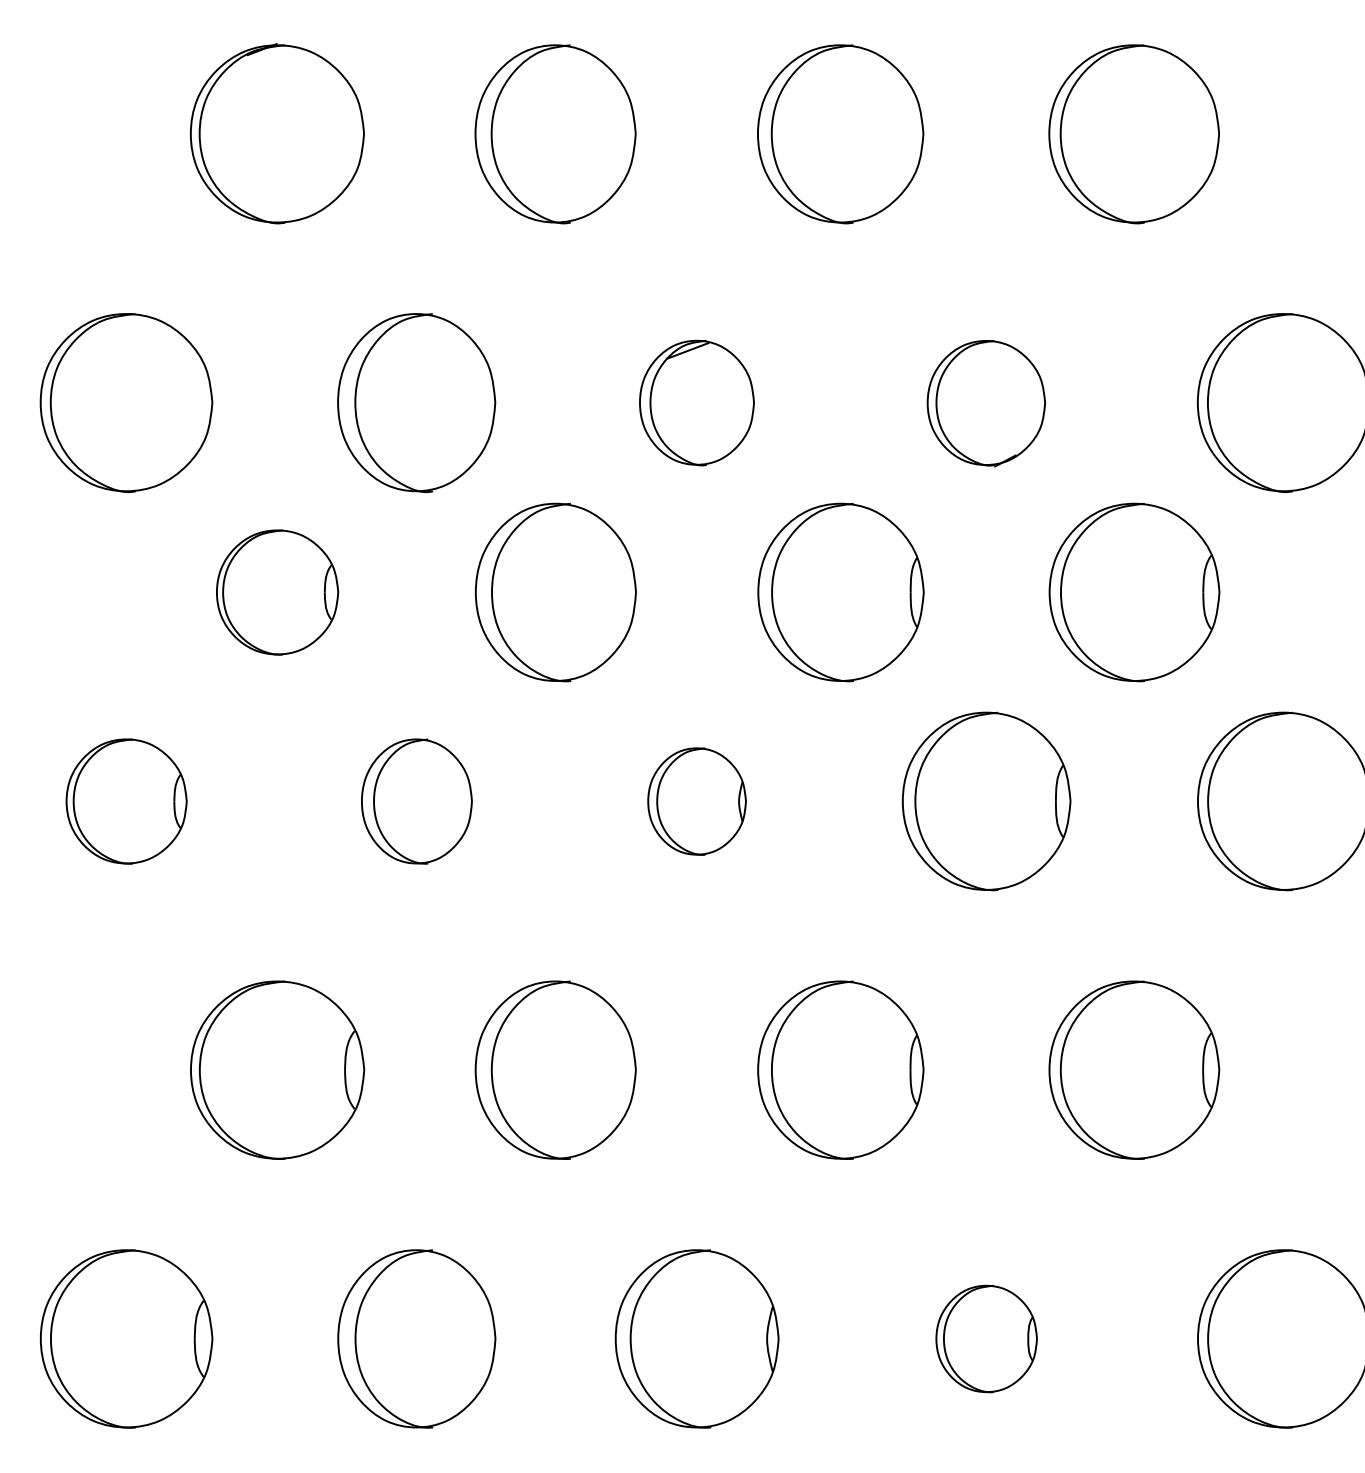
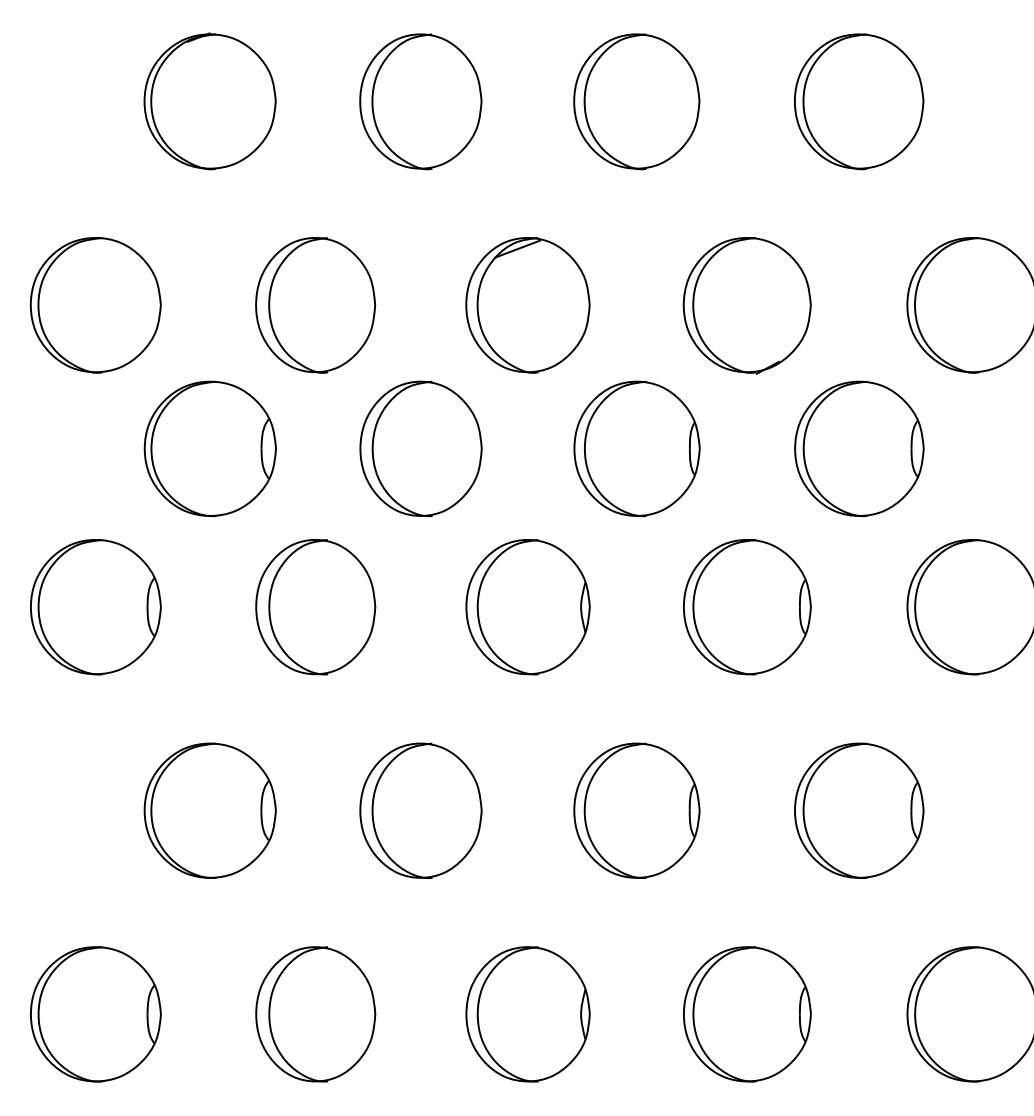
part: (696, 403) -> (527, 305), size x1.43
part: (985, 403) -> (746, 305), size x1.43
part: (276, 591) -> (209, 448), size x1.43
part: (126, 801) -> (95, 607), size x1.43
part: (416, 801) -> (315, 607), size x1.43
part: (696, 801) -> (527, 607), size x1.67
part: (986, 1339) -> (747, 1014), size x1.67

